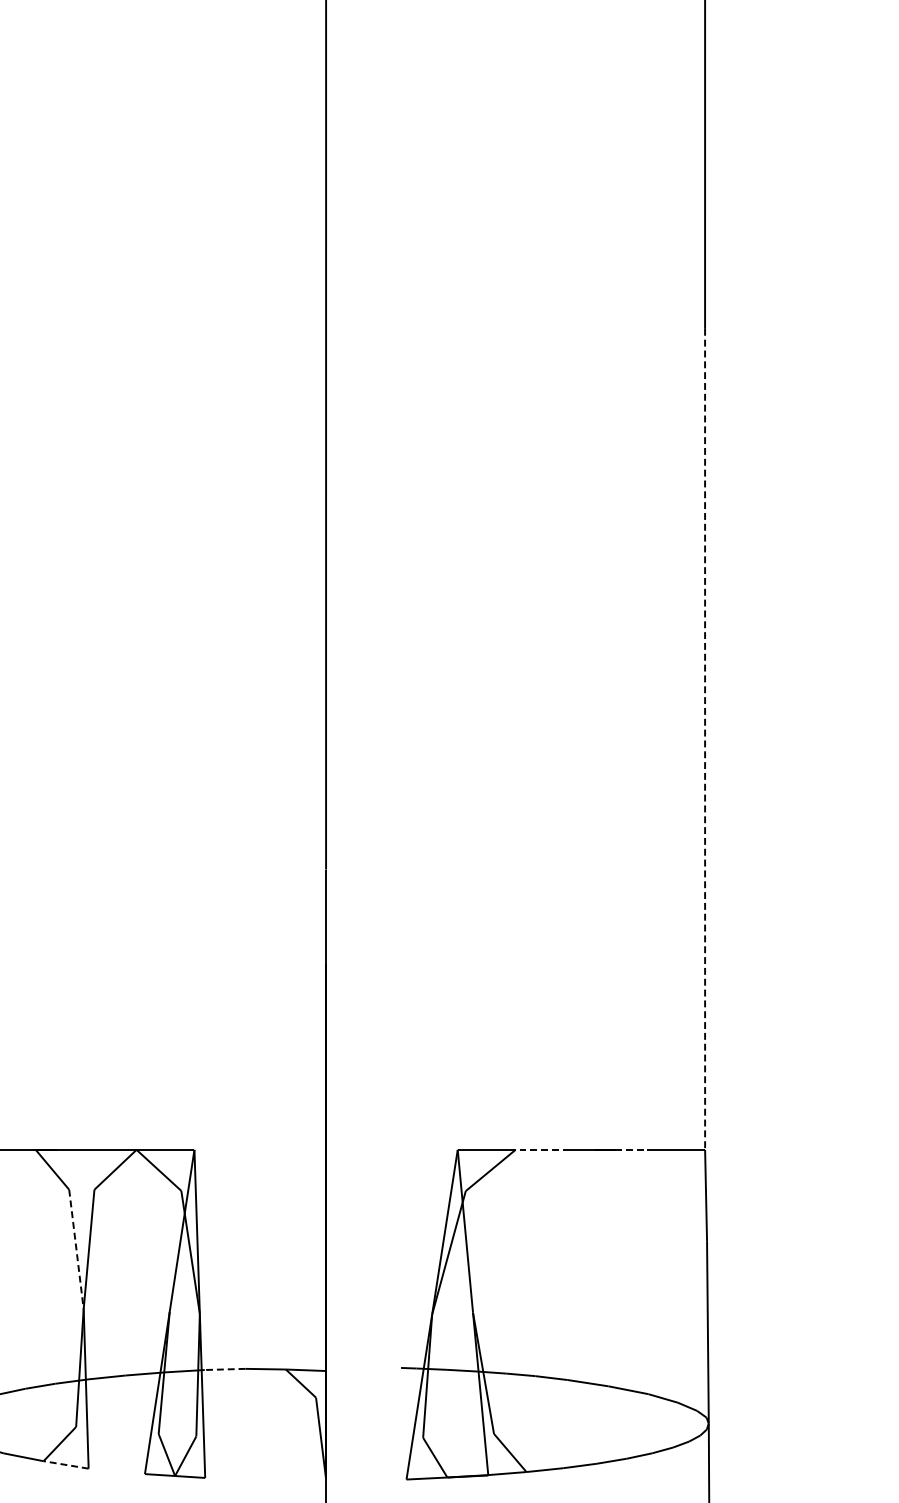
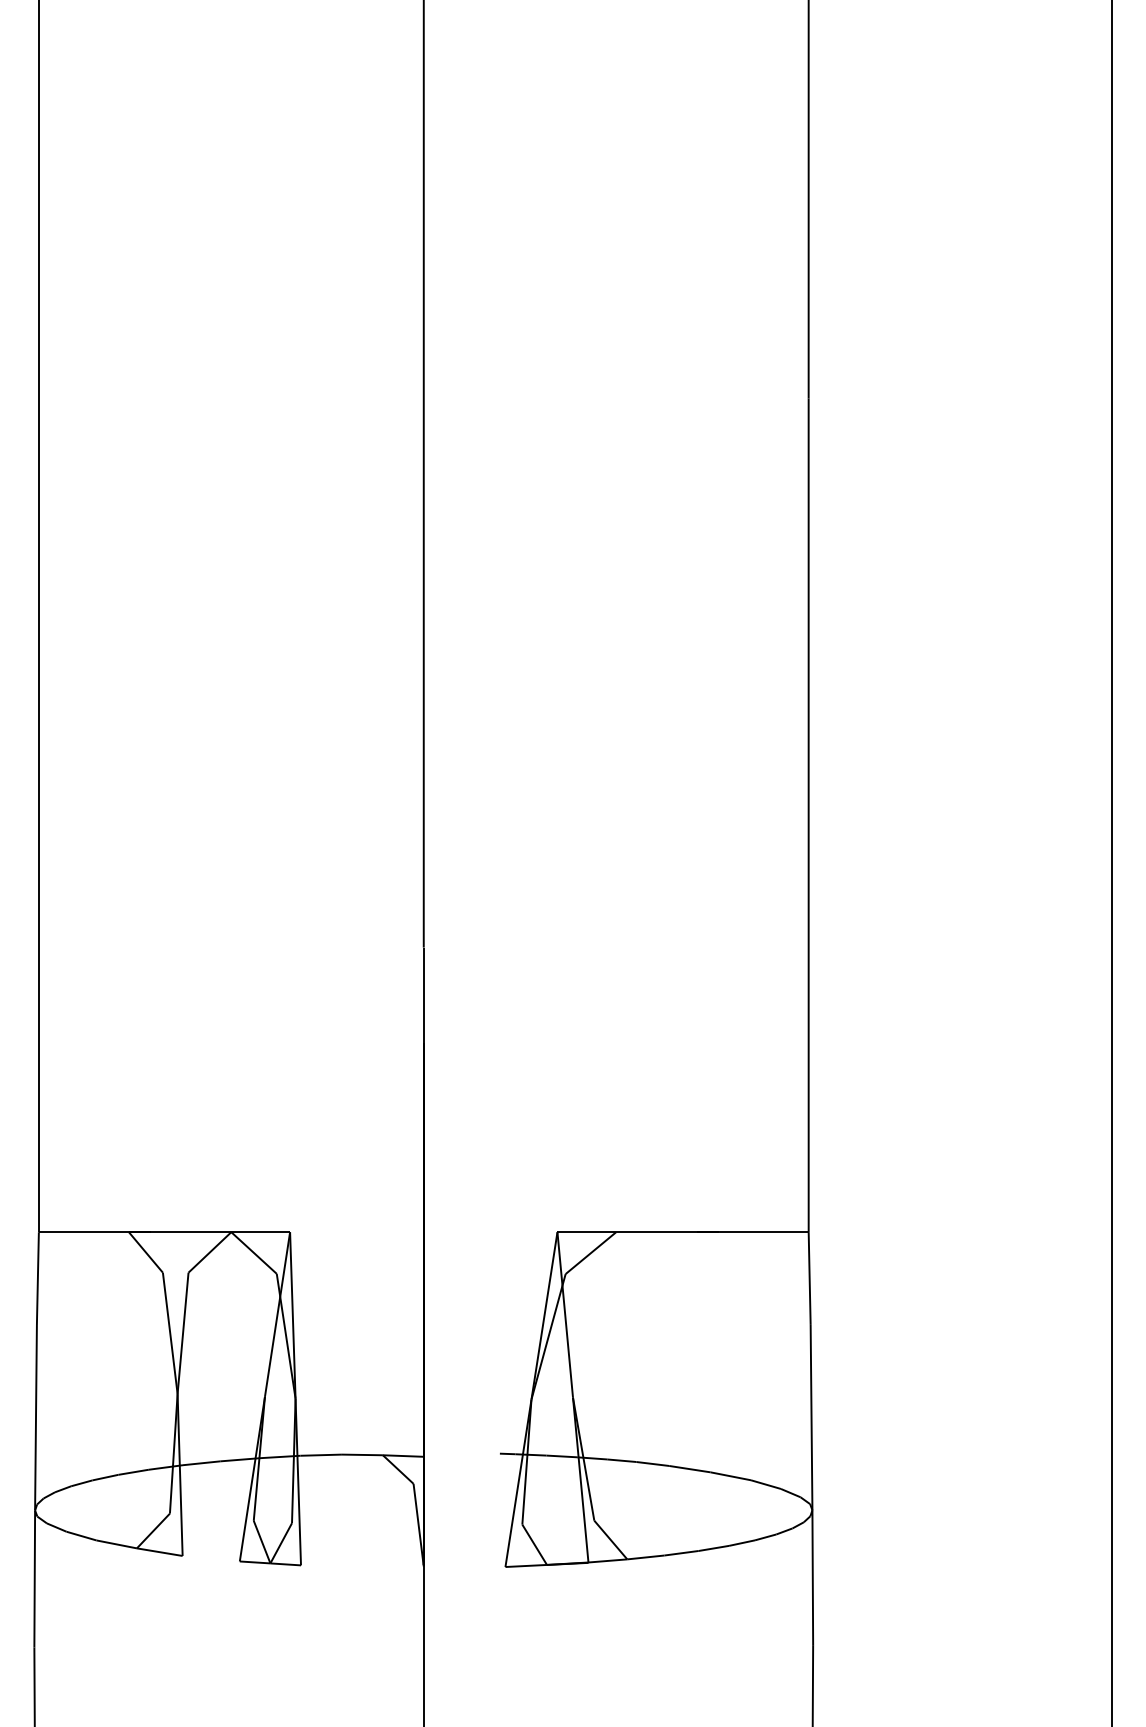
line: (704, 739) -> (808, 815), dashed -> solid
line: (542, 1150) -> (643, 1232), dashed -> solid
line: (635, 1150) -> (737, 1232), dashed -> solid
line: (76, 1249) -> (170, 1333), dashed -> solid
line: (225, 1369) -> (321, 1455), dashed -> solid
line: (65, 1465) -> (159, 1552), dashed -> solid

